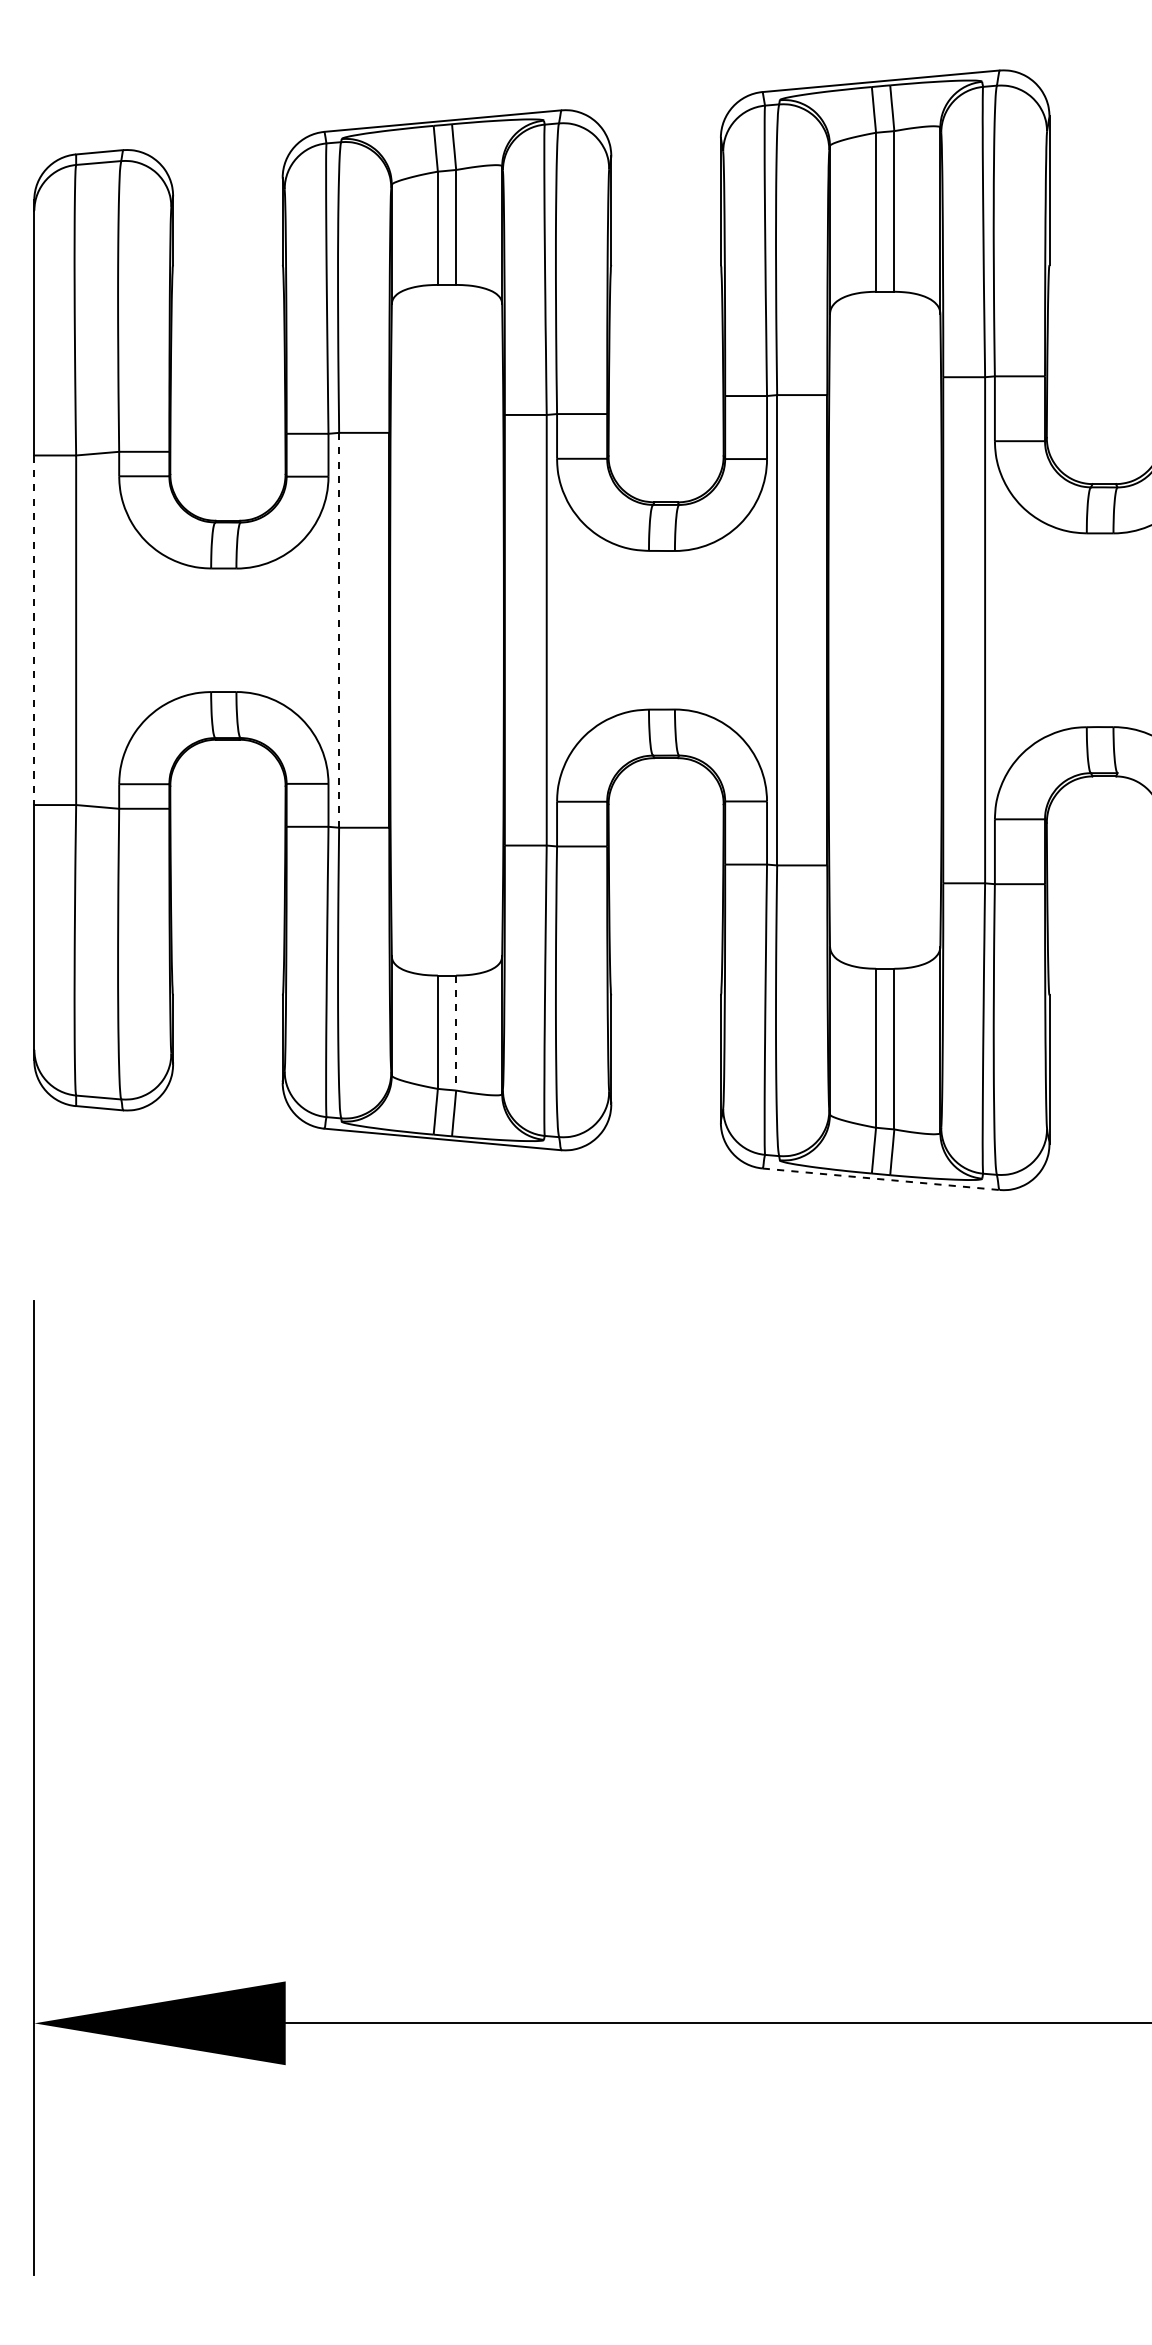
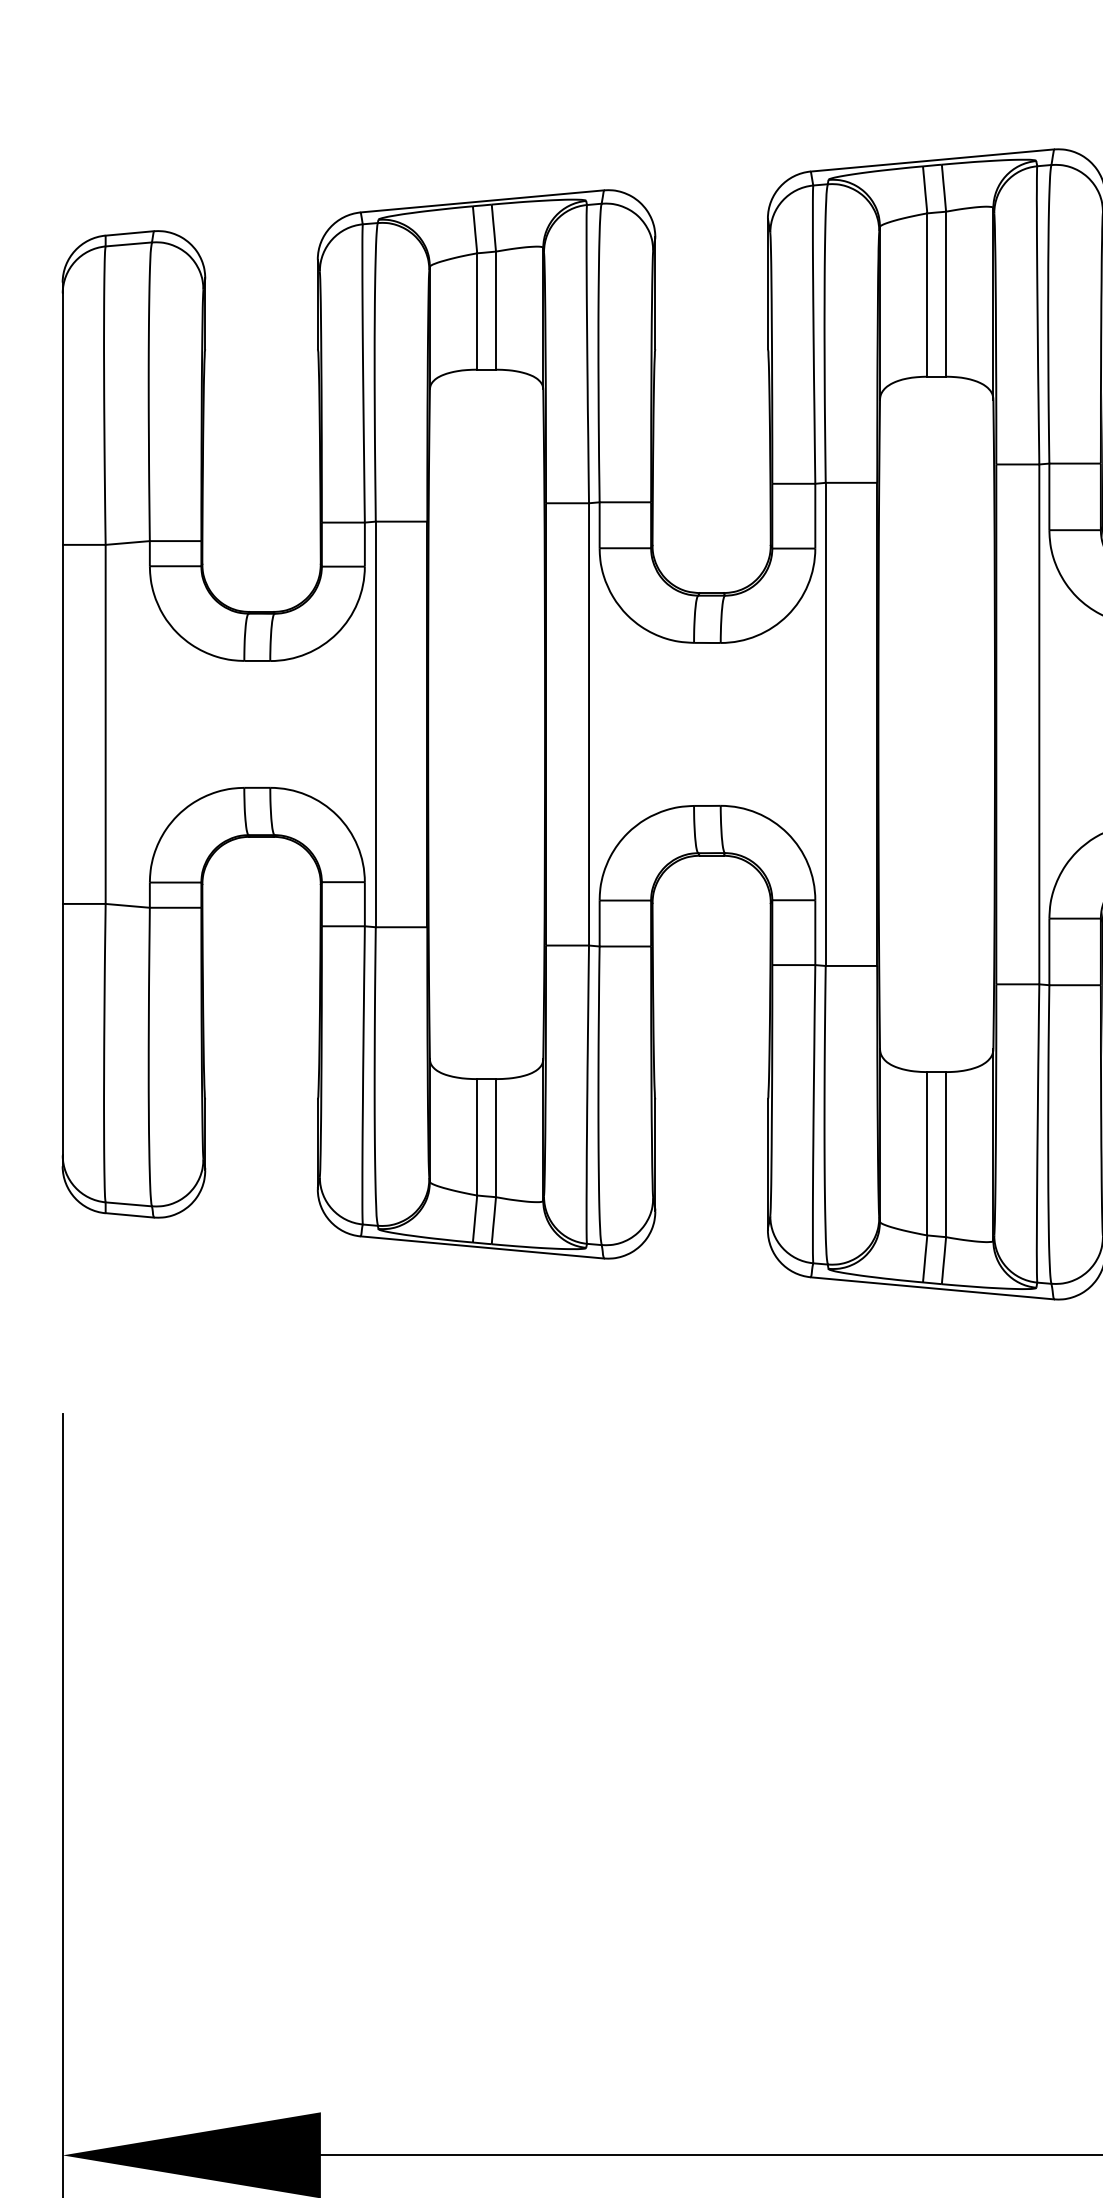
line: (34, 630) -> (62, 724), dashed -> solid
line: (339, 630) -> (376, 724), dashed -> solid
line: (456, 1033) -> (496, 1138), dashed -> solid
line: (881, 1179) -> (932, 1288), dashed -> solid

